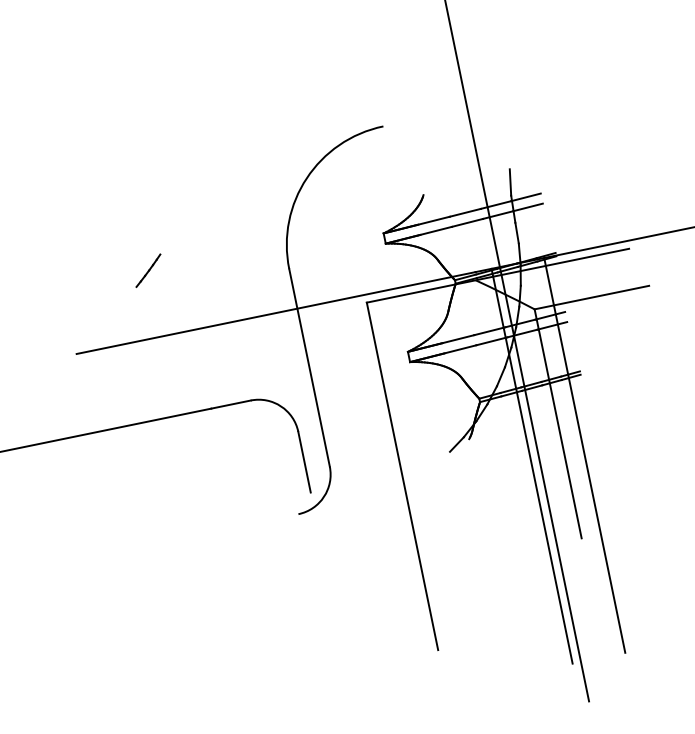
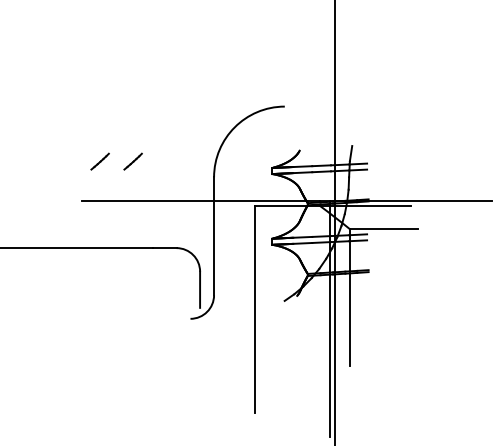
line: (92, 282) -> (99, 161), added
line: (584, 454) -> (361, 318), removed

